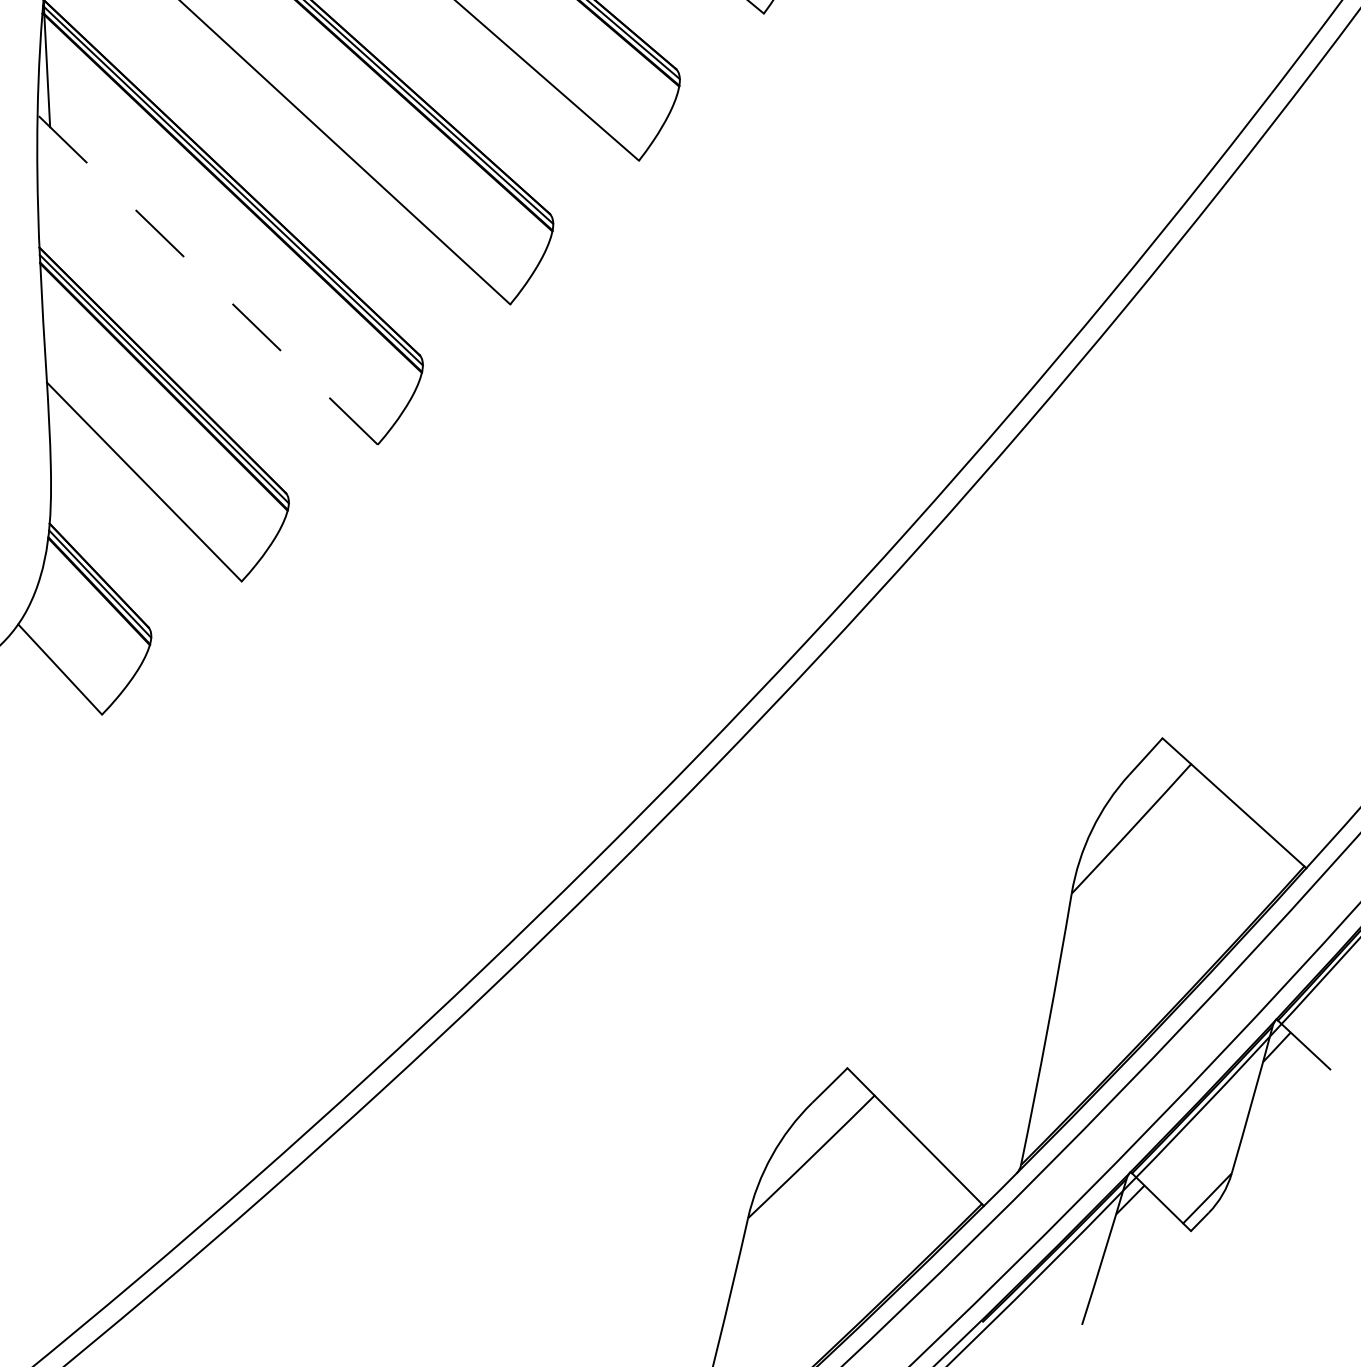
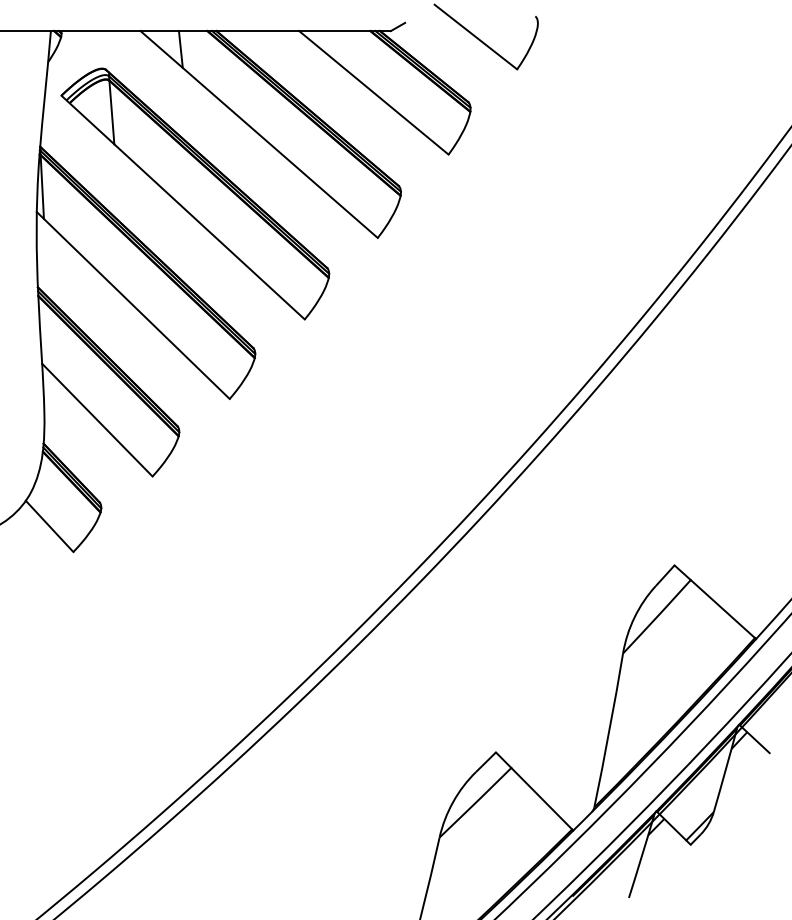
line: (206, 279) -> (132, 305), dashed -> solid

